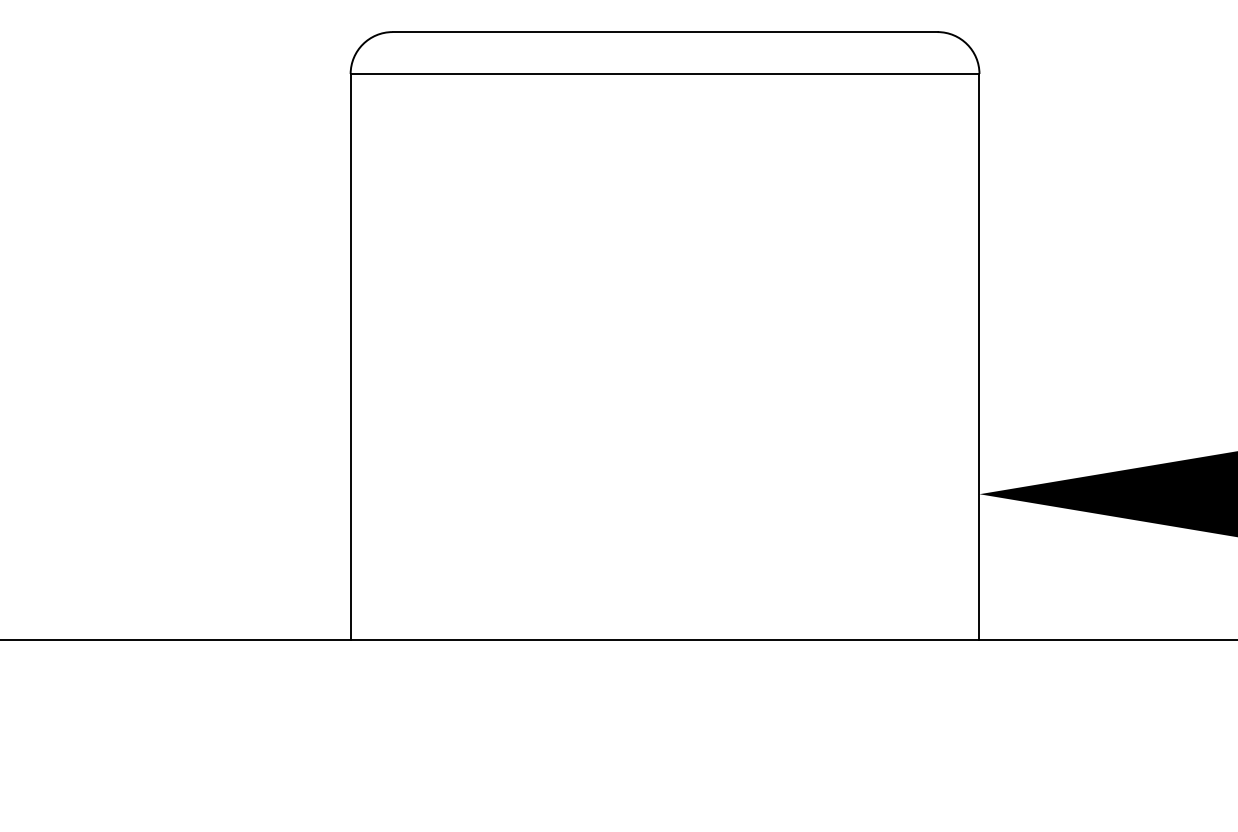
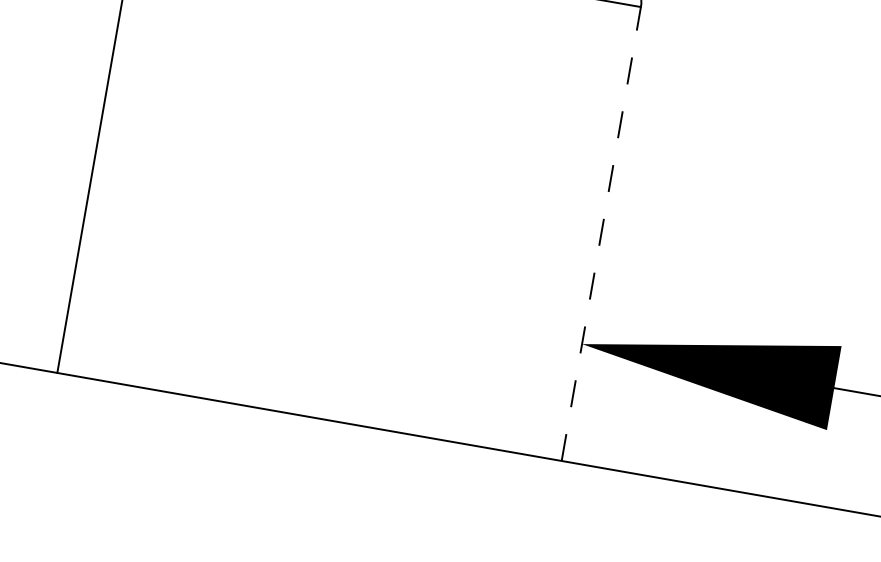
line: (979, 356) -> (601, 233), solid -> dashed

